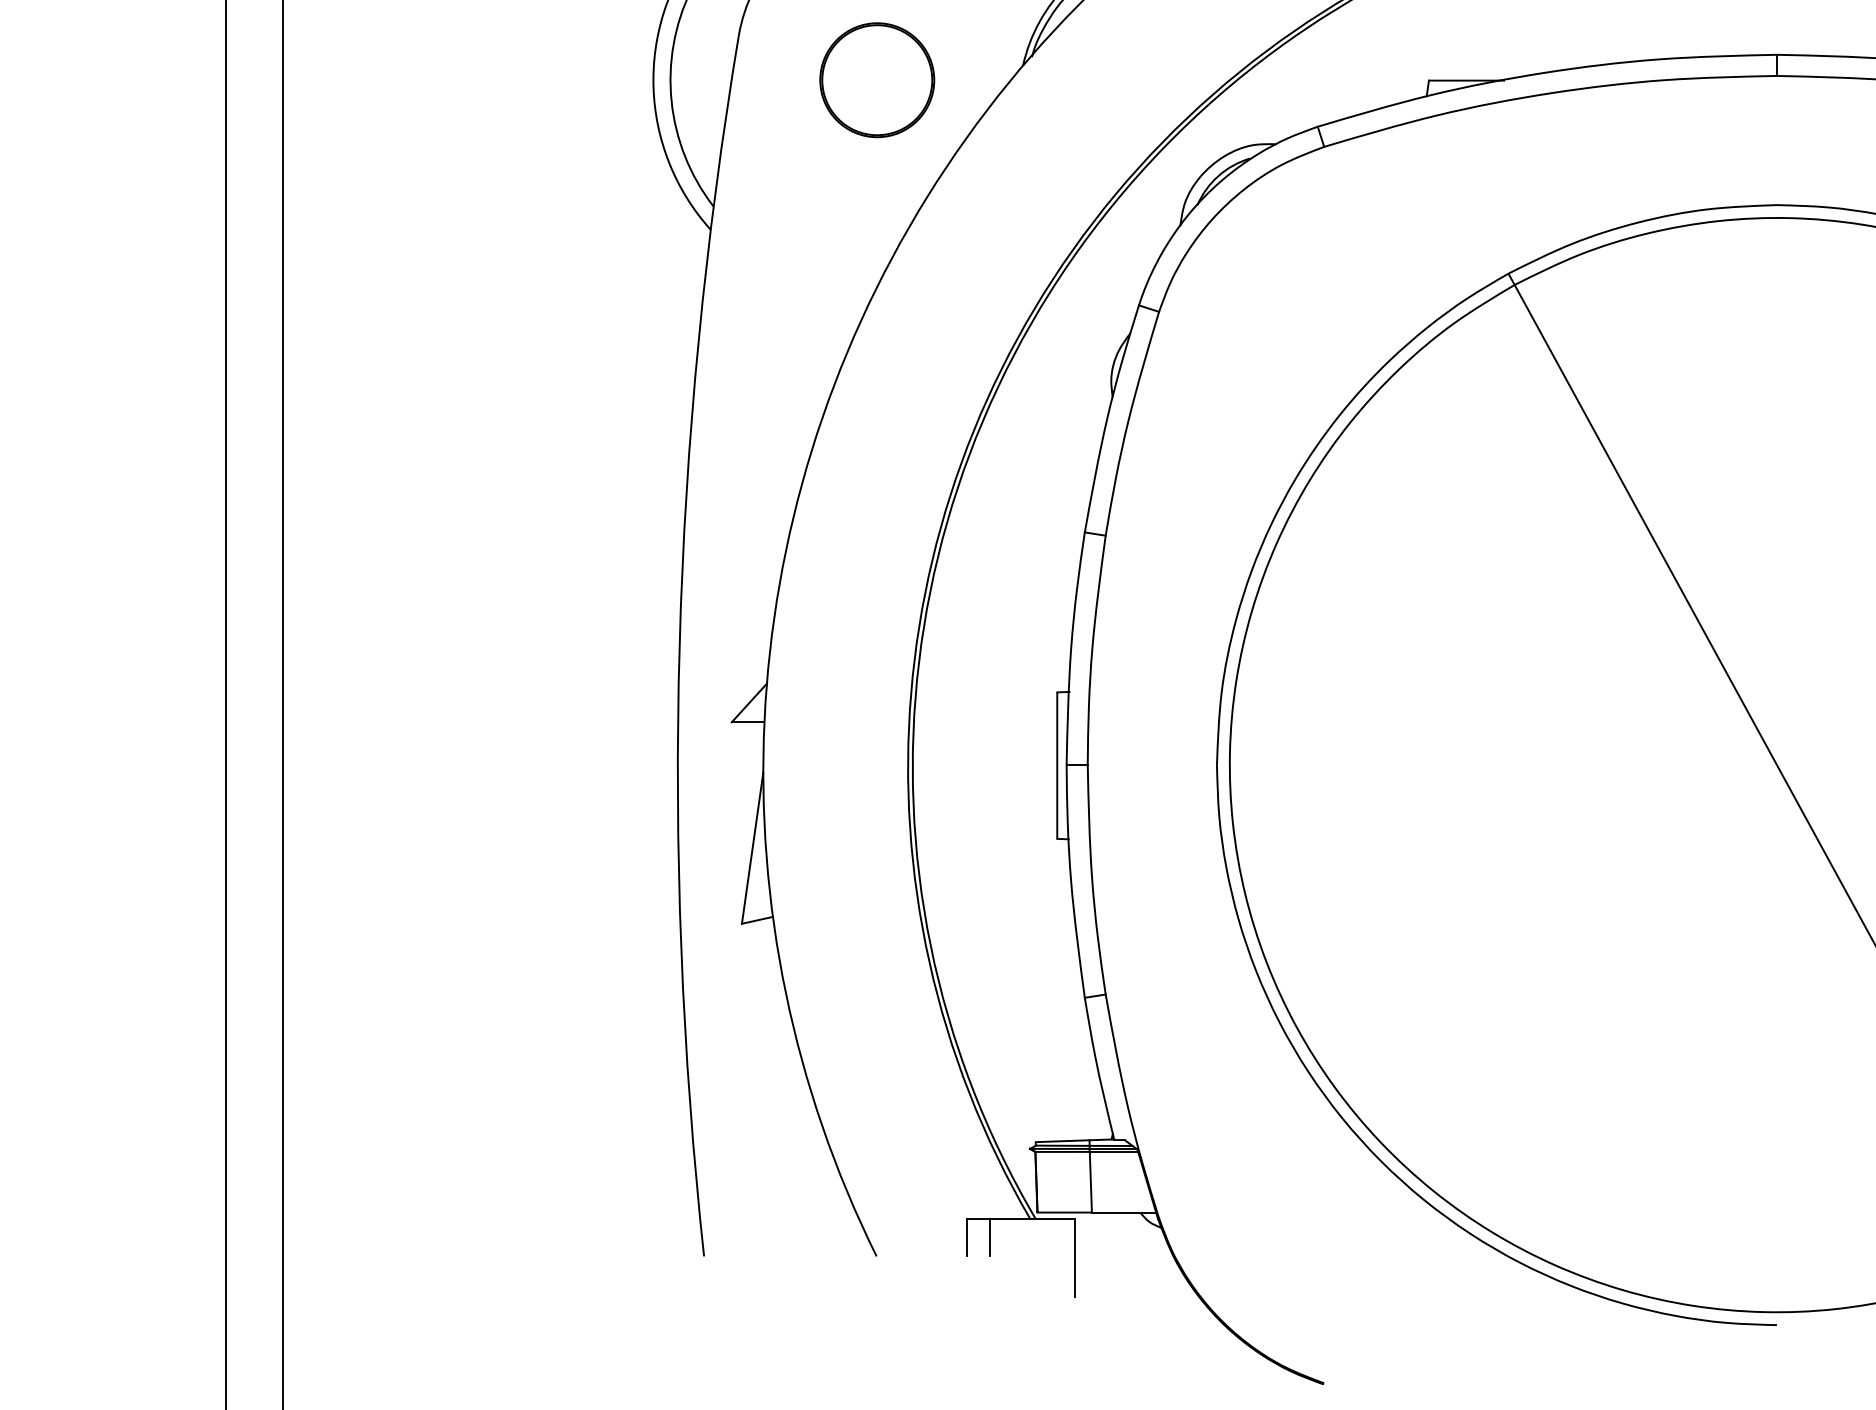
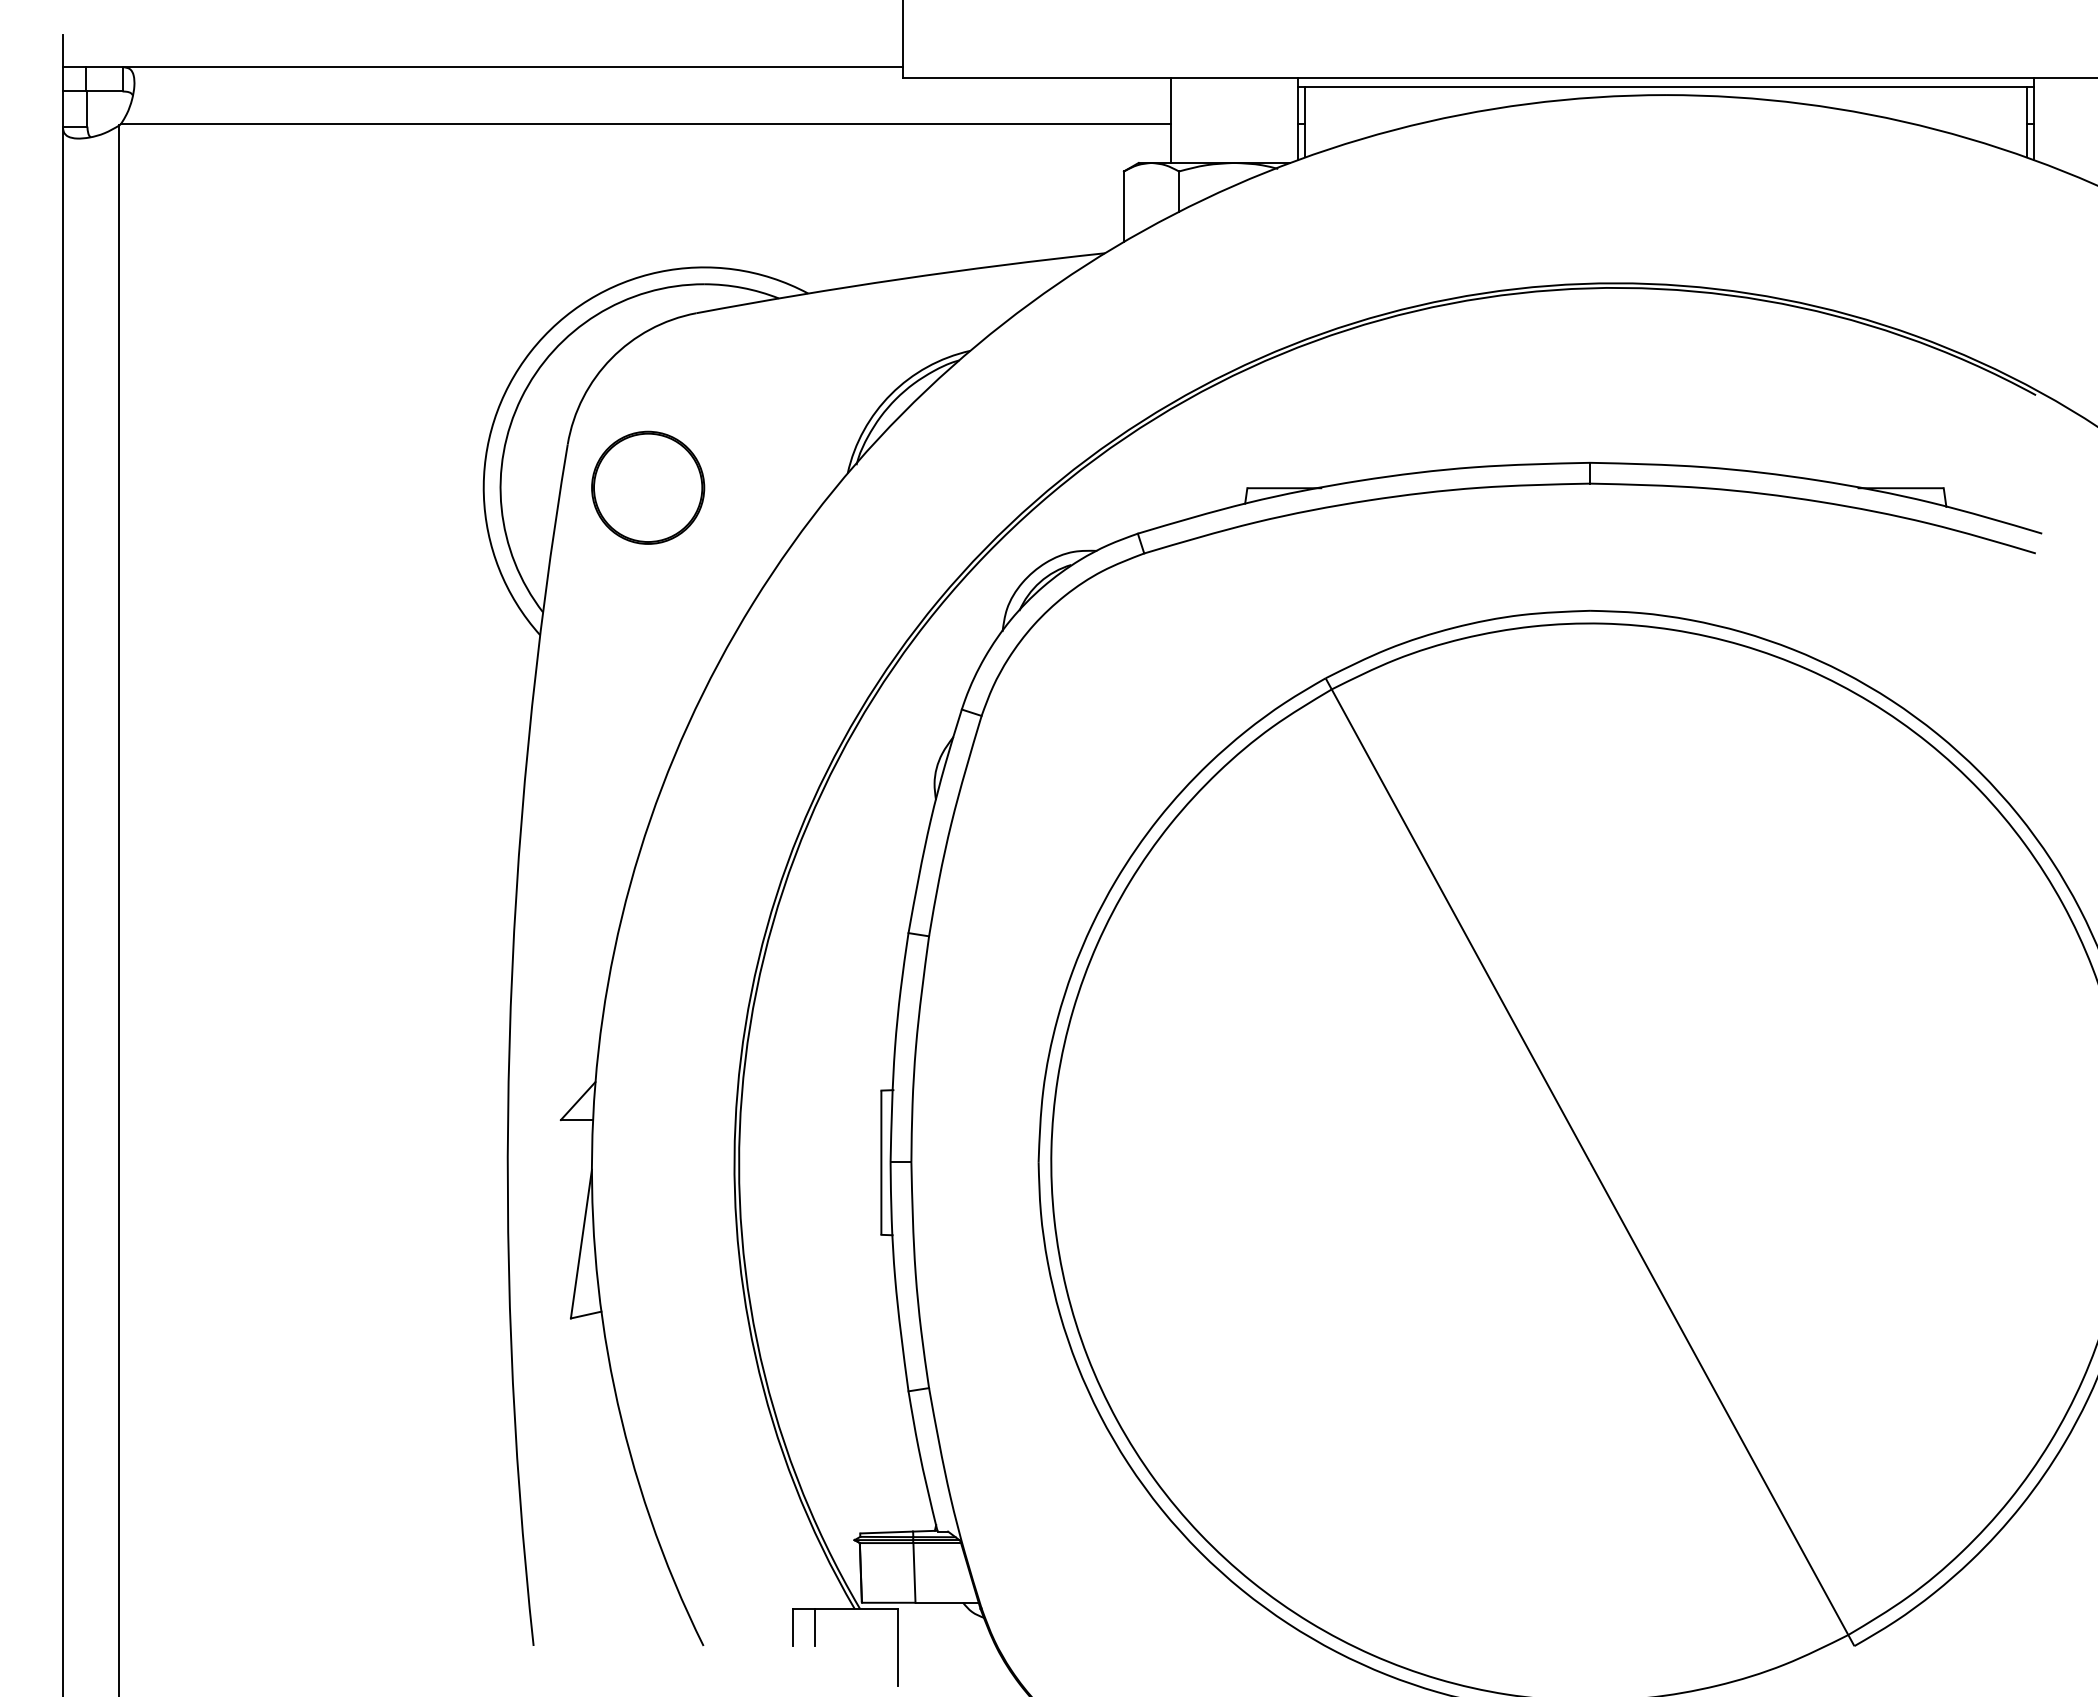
part: (877, 79) -> (648, 487), moved

